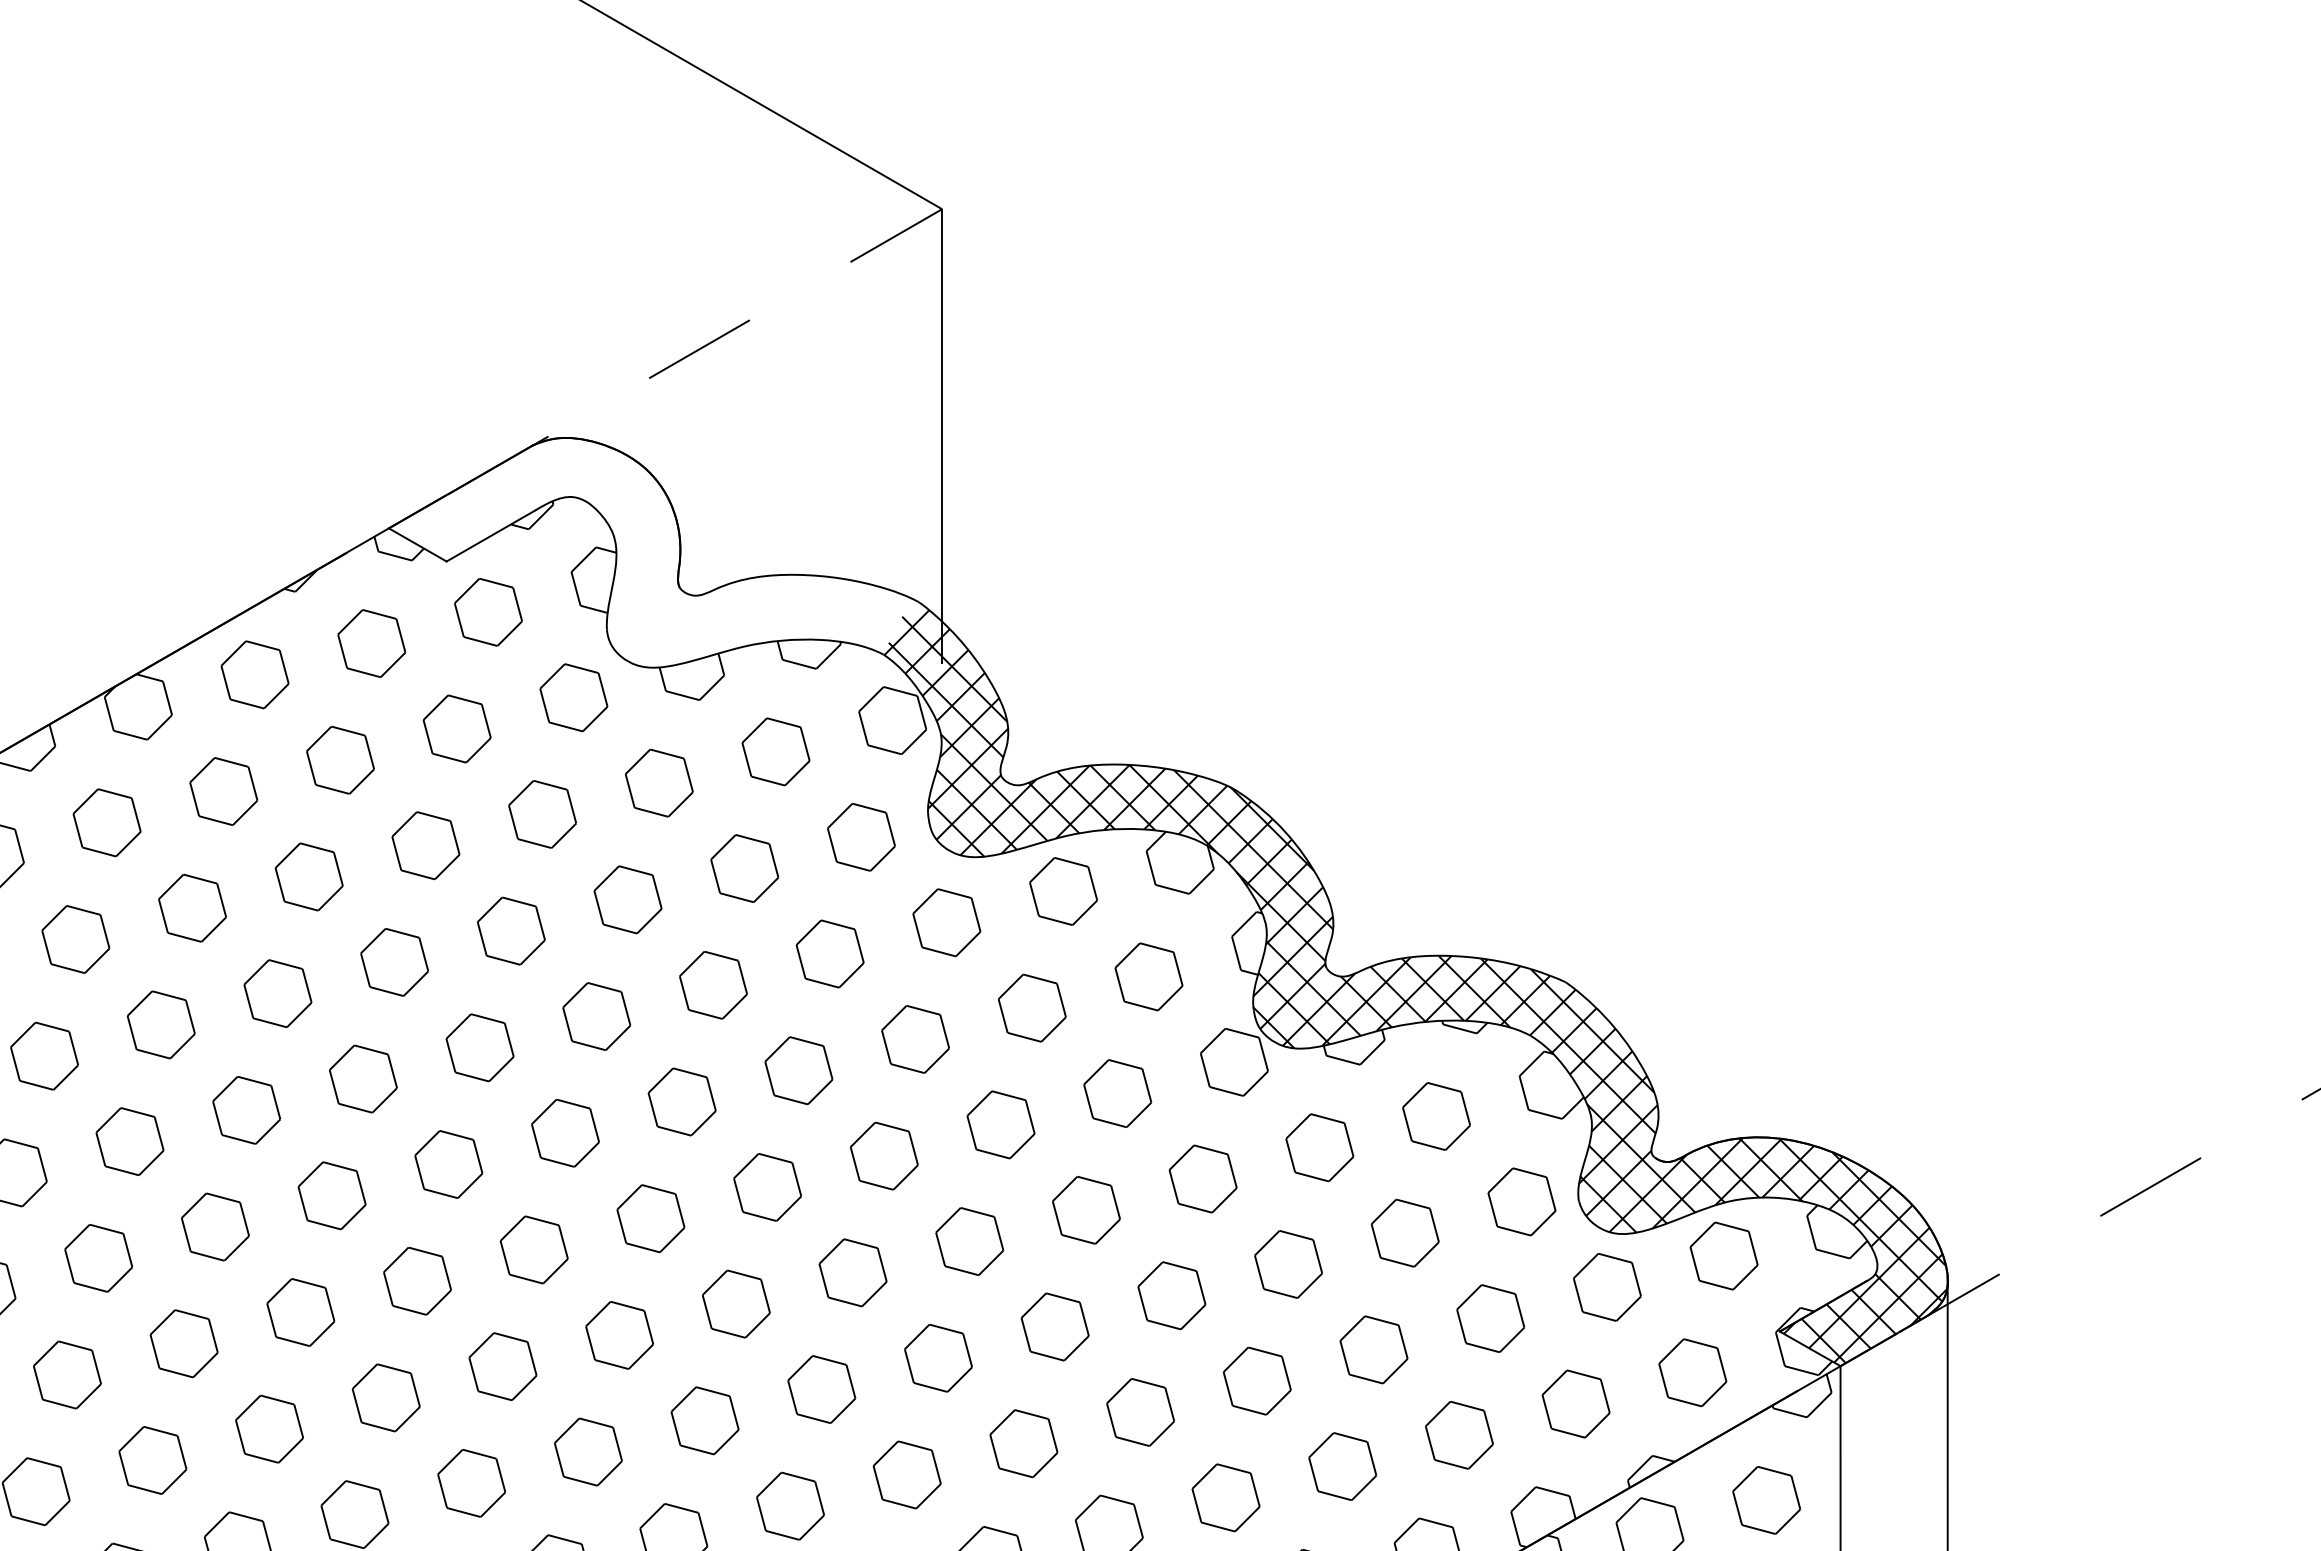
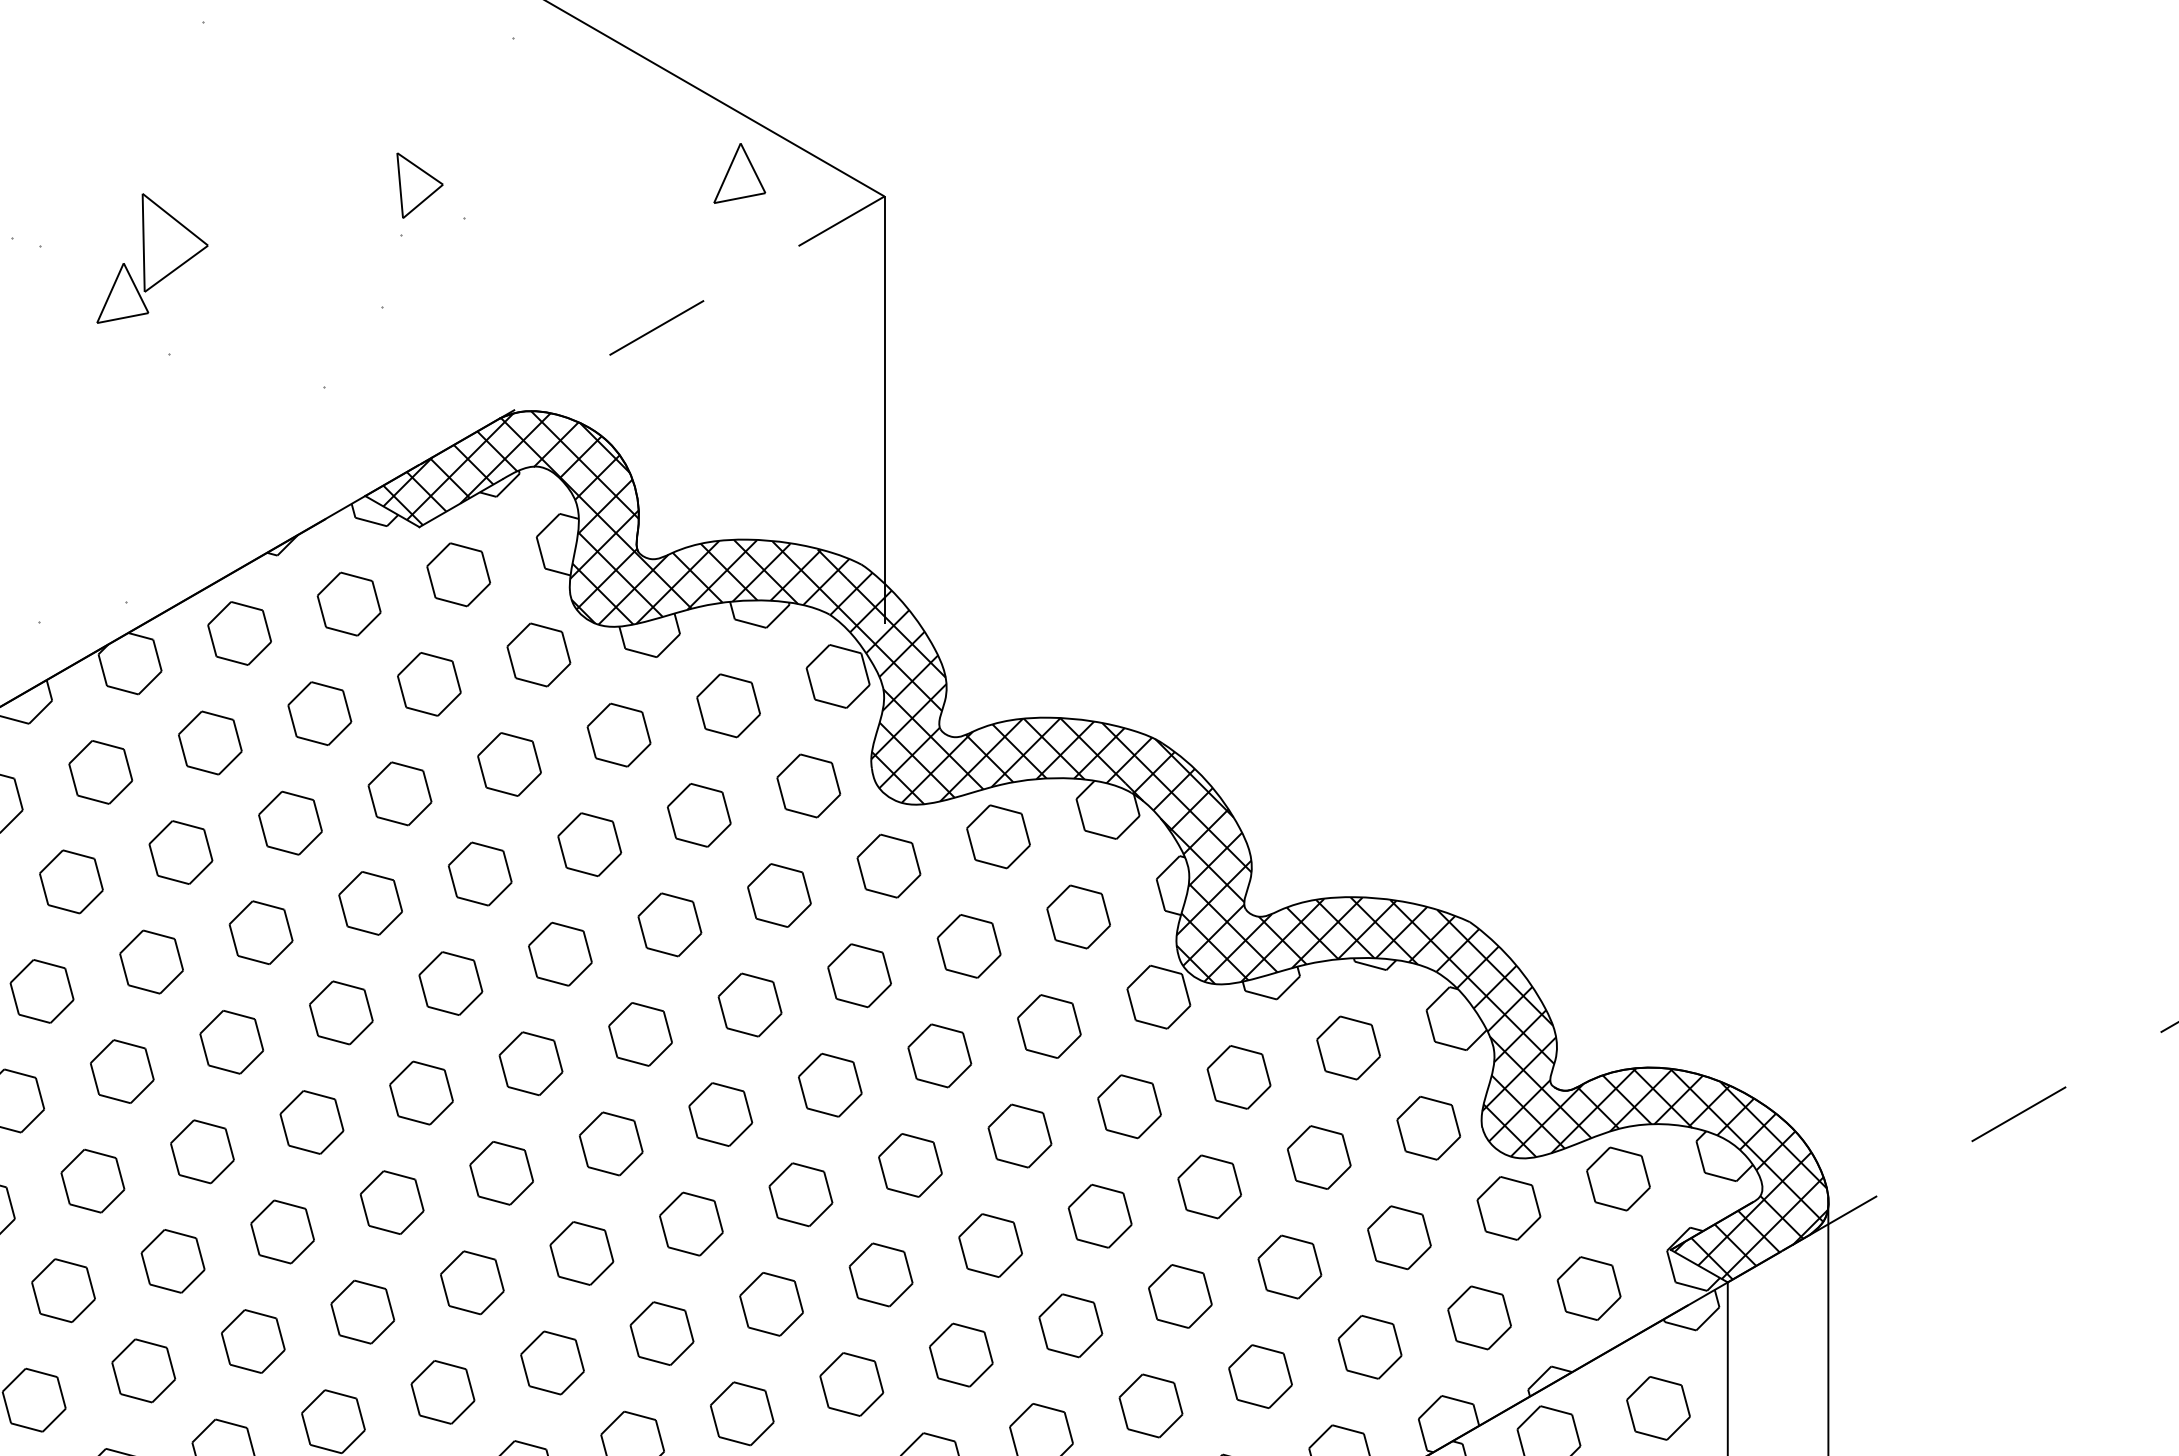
hatch: (413, 342) -> (388, 321), added
hatch: (656, 551) -> (616, 517), added

